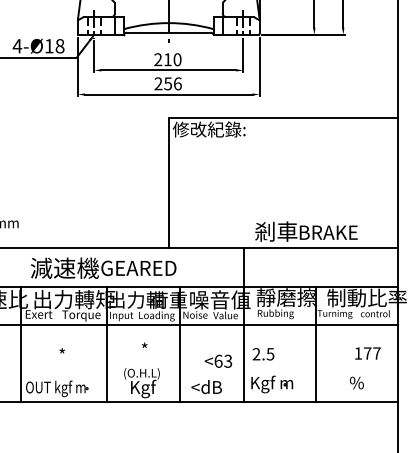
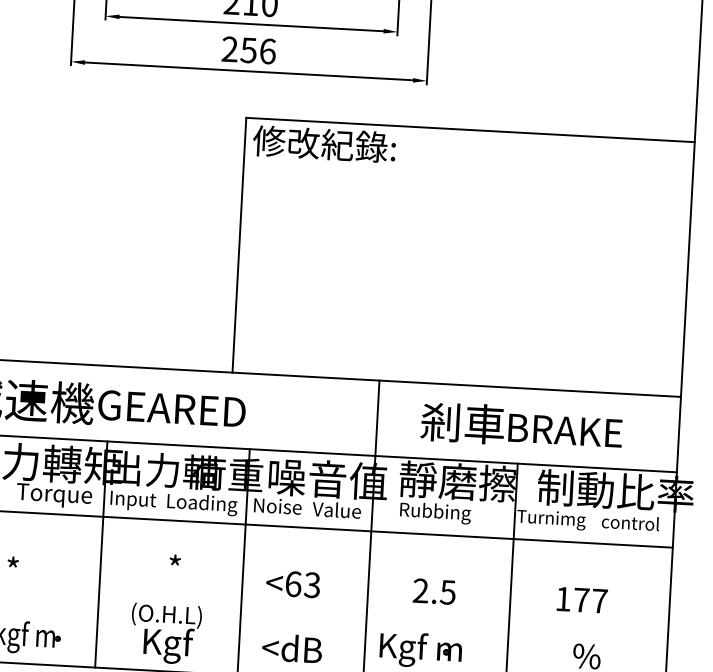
text: (306, 231) -> (521, 425), moved
text: (367, 353) -> (581, 600), moved
text: (263, 354) -> (434, 592), moved
text: (218, 360) -> (293, 582), moved

